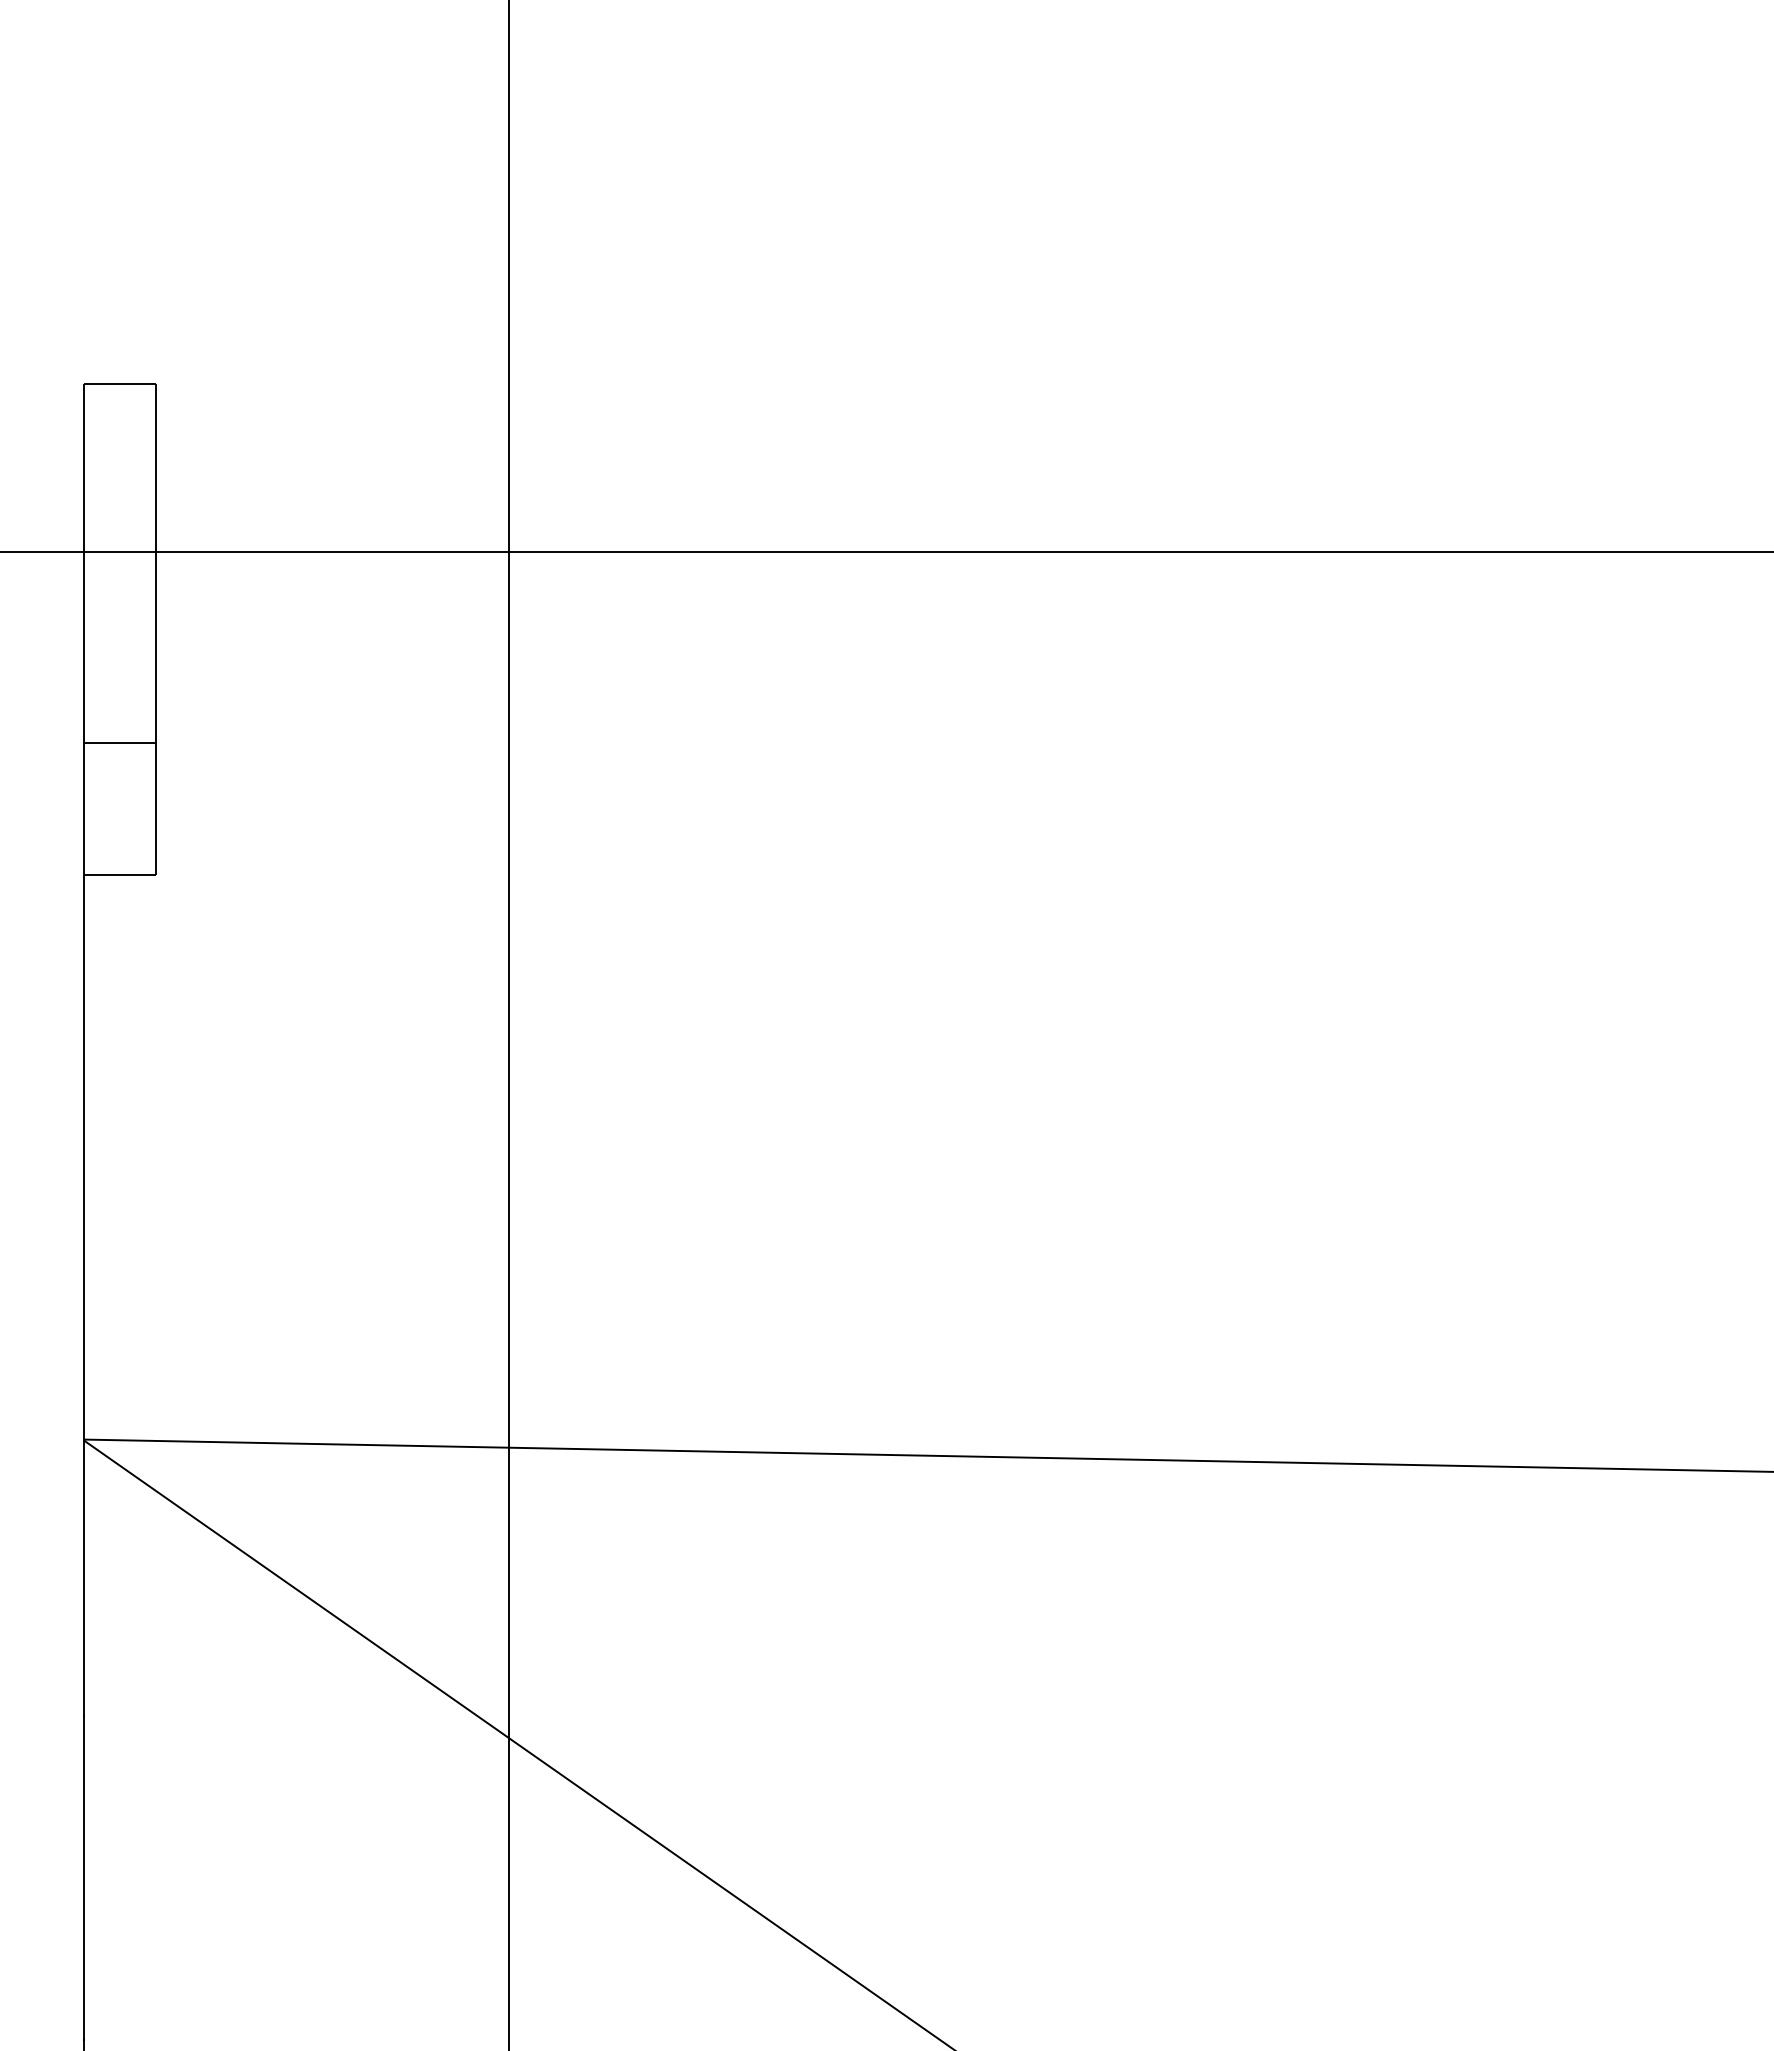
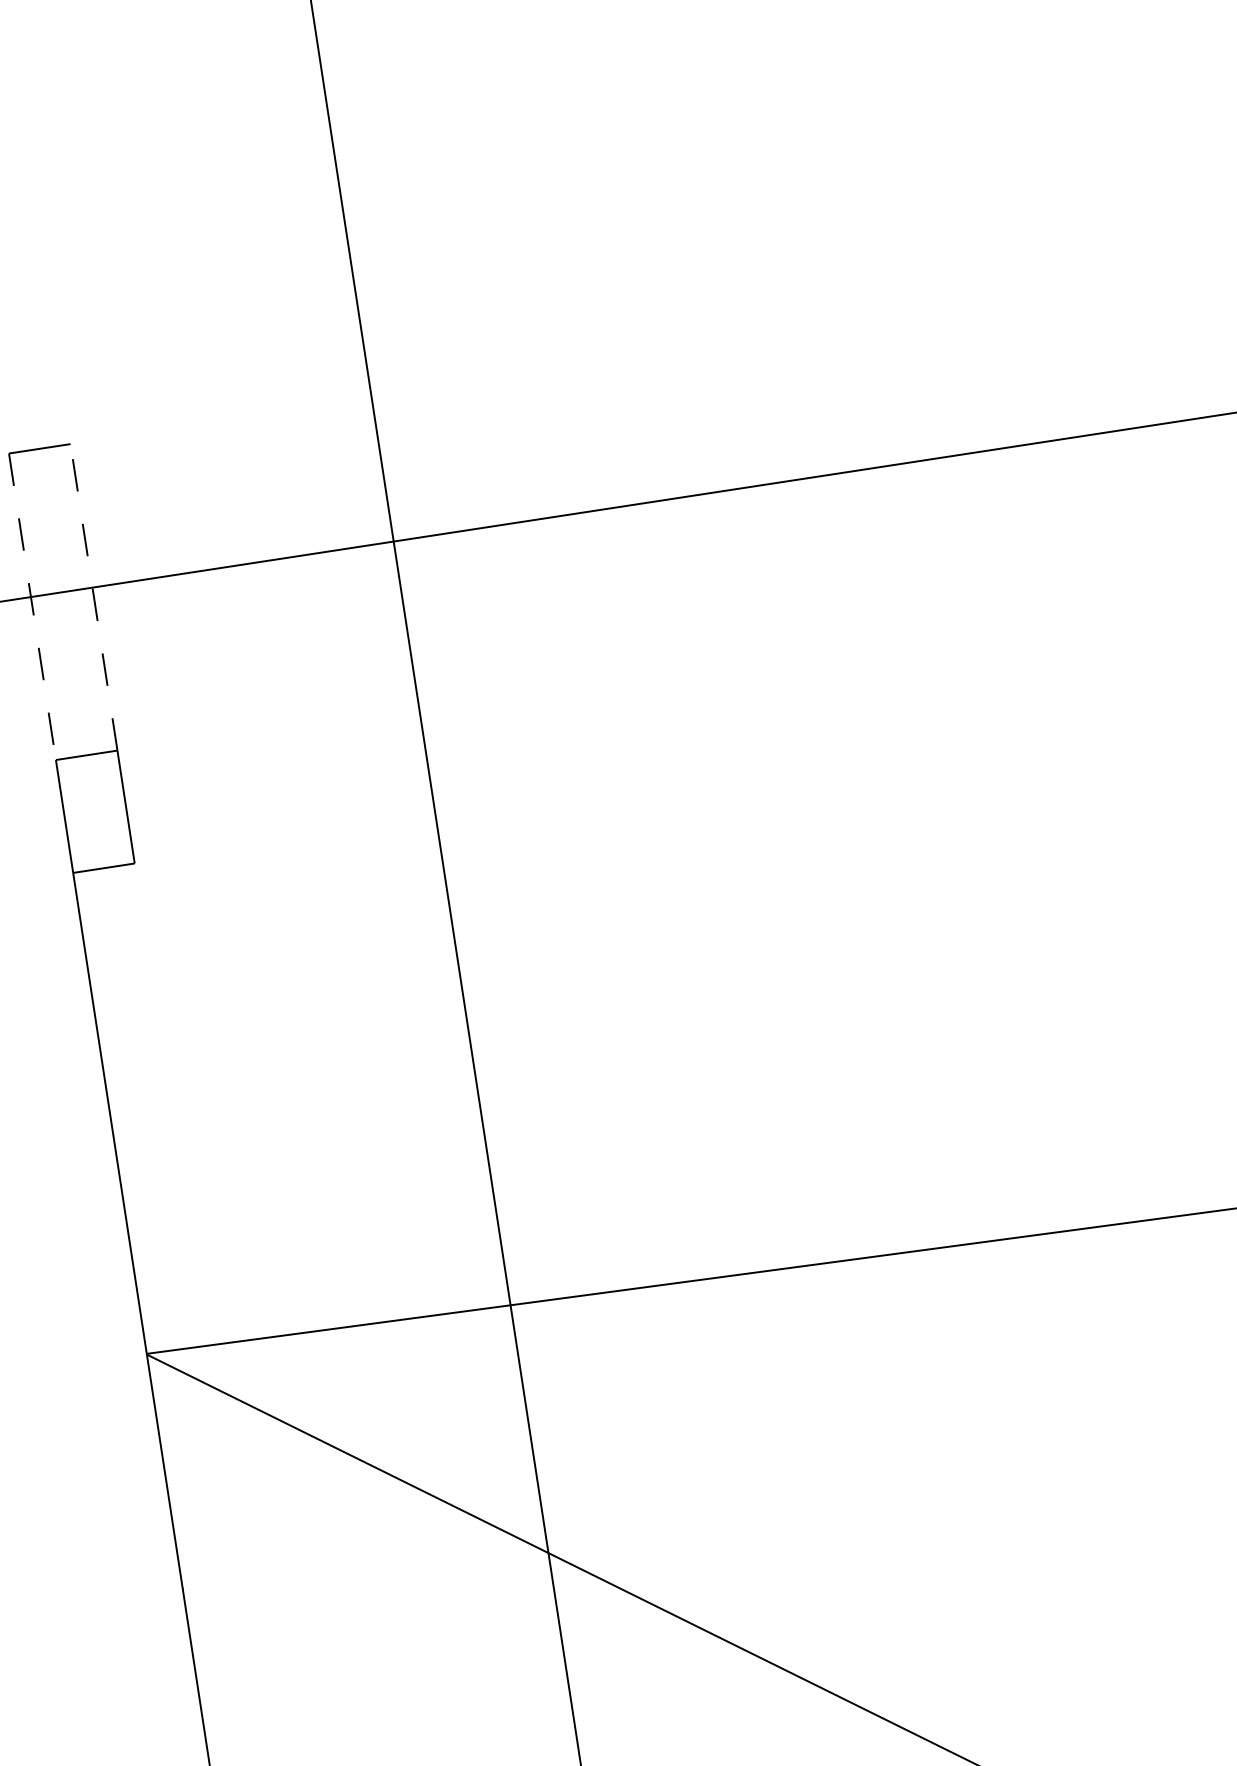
line: (83, 563) -> (32, 606), solid -> dashed
line: (156, 563) -> (94, 597), solid -> dashed

